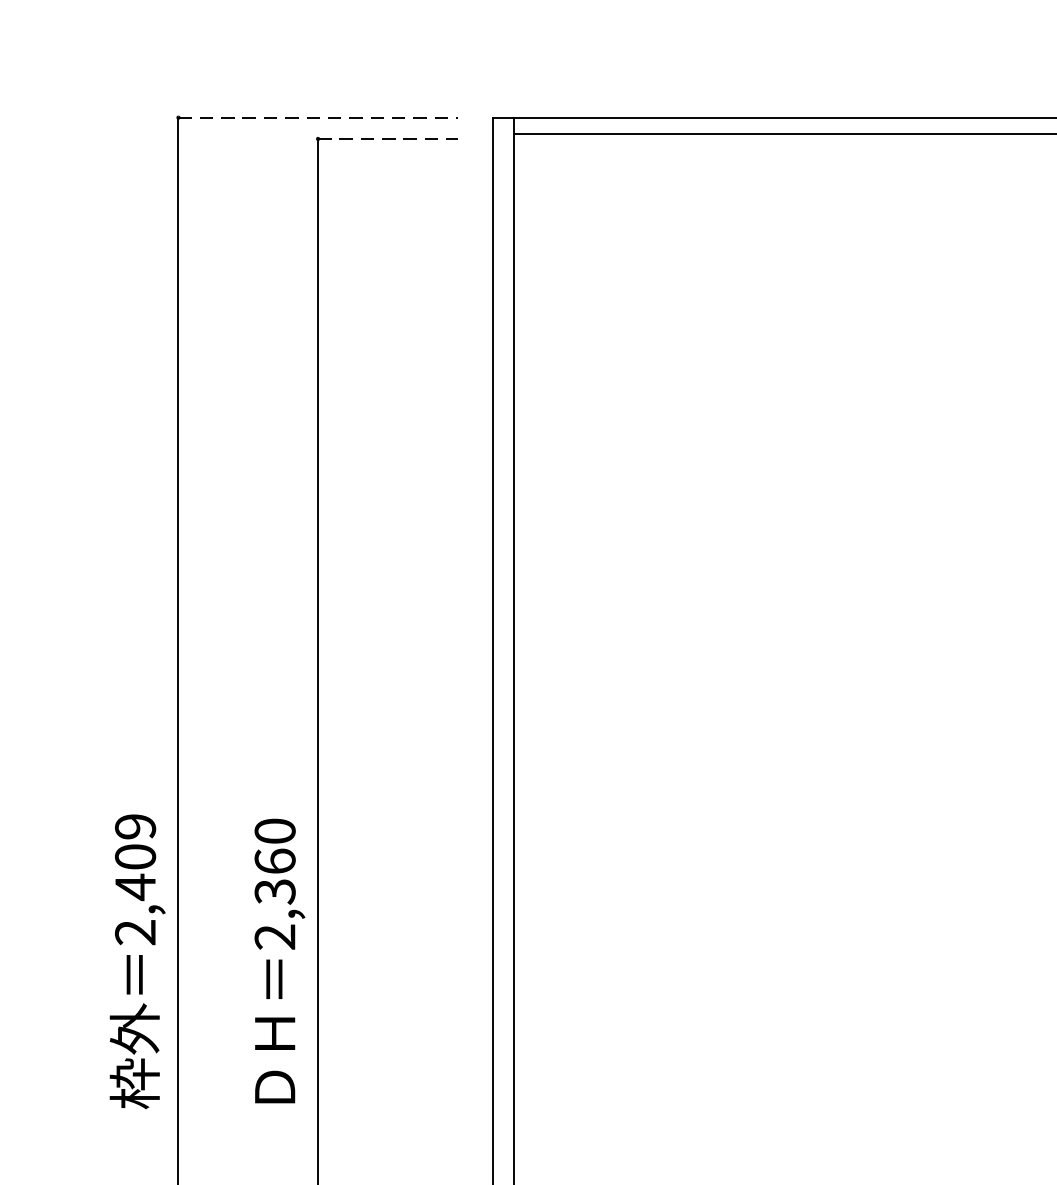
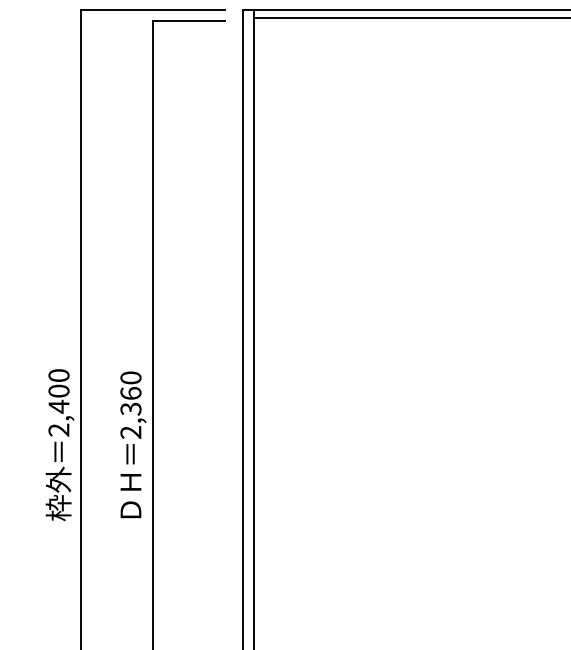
line: (318, 118) -> (153, 10), dashed -> solid
line: (388, 139) -> (189, 21), dashed -> solid
text: (134, 826) -> (58, 375), 2,409 -> 2,400

